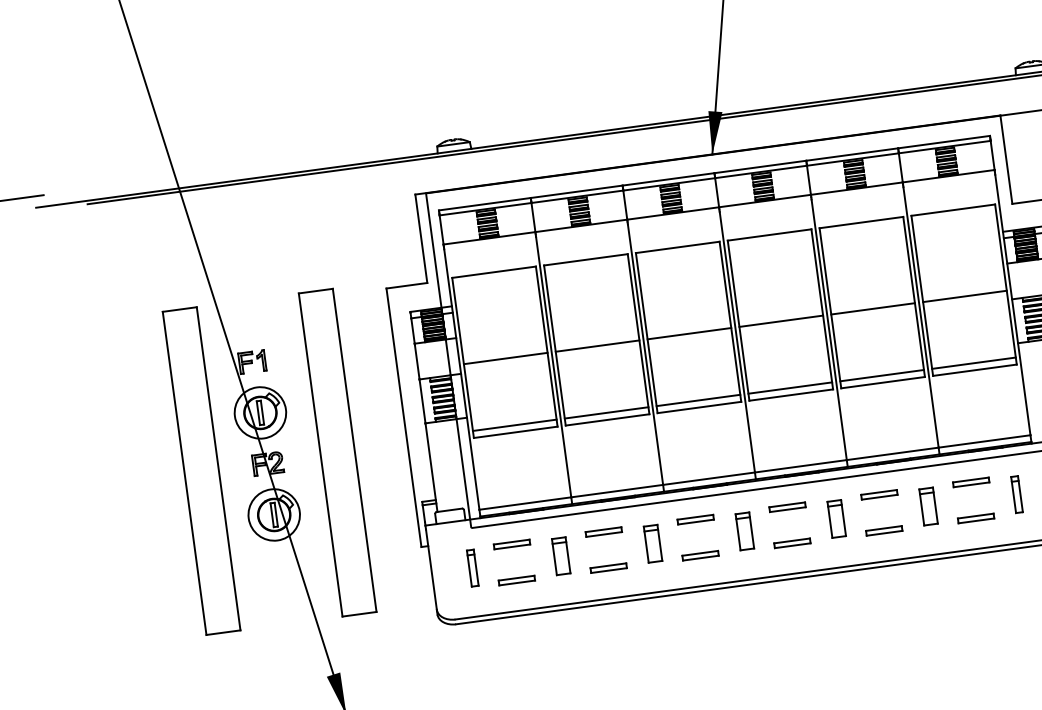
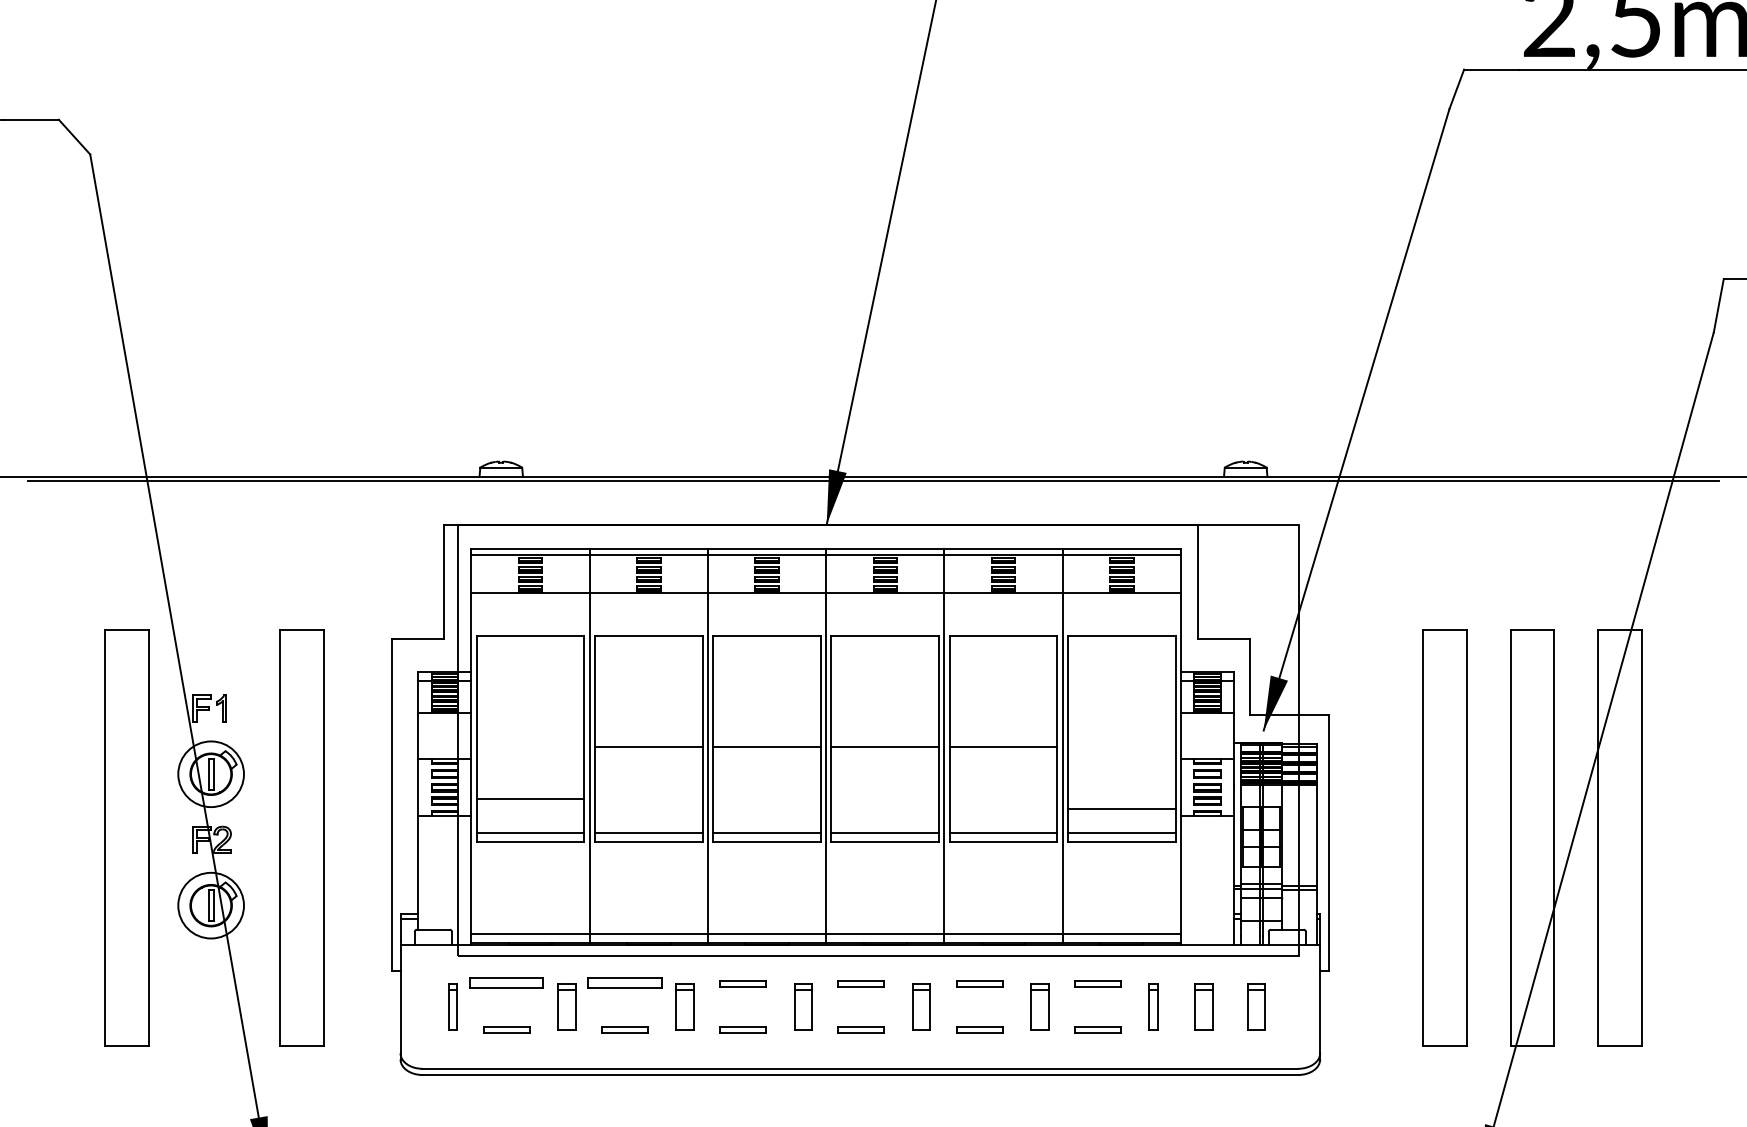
line: (964, 296) -> (1121, 809), moved
line: (505, 358) -> (530, 799), moved
part: (603, 532) -> (624, 983), size x1.6
part: (511, 544) -> (506, 983), size x1.6

